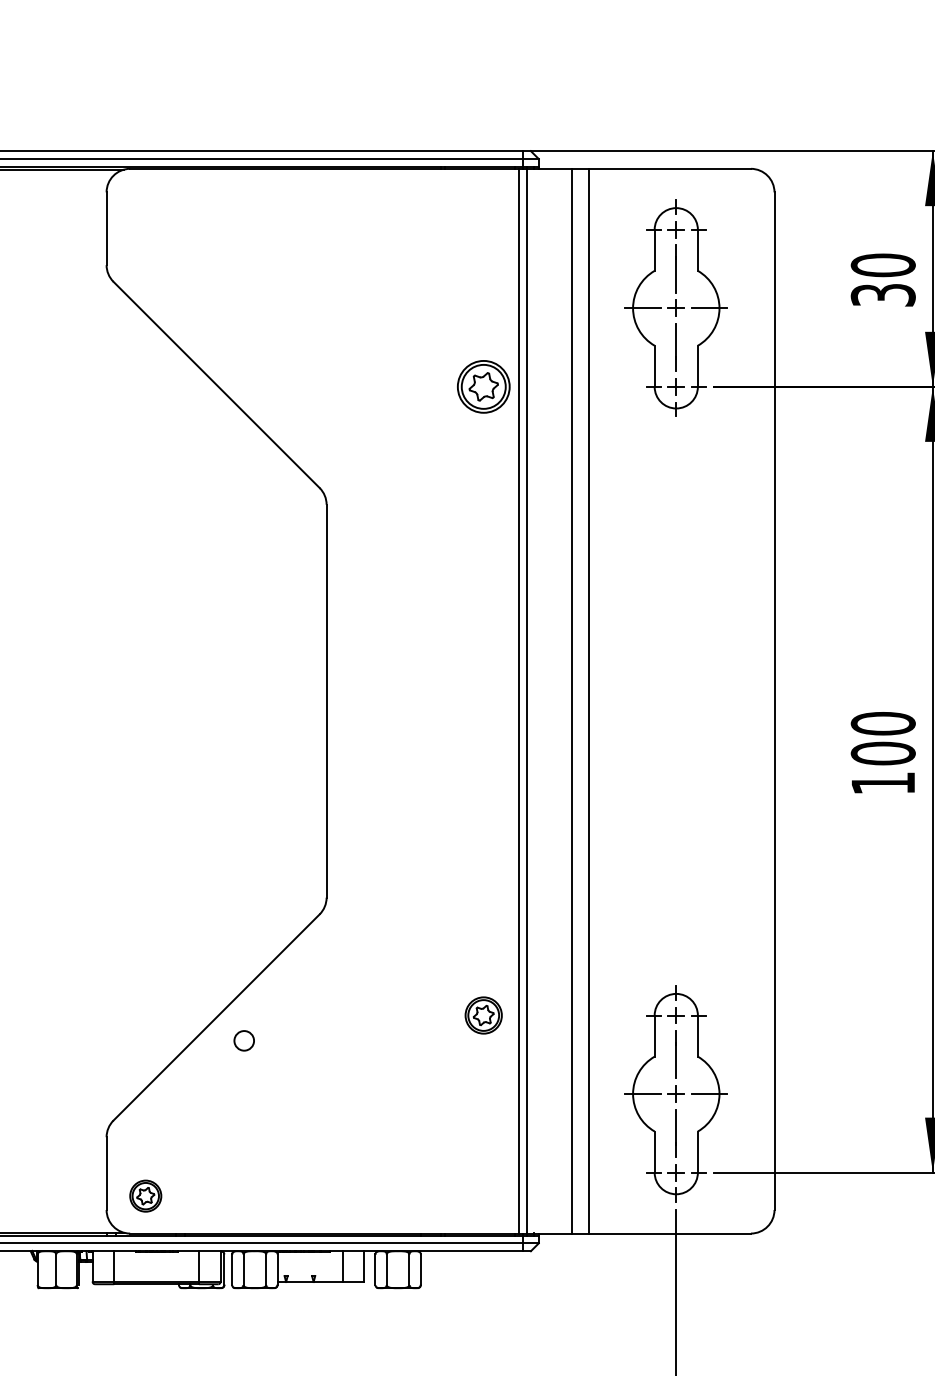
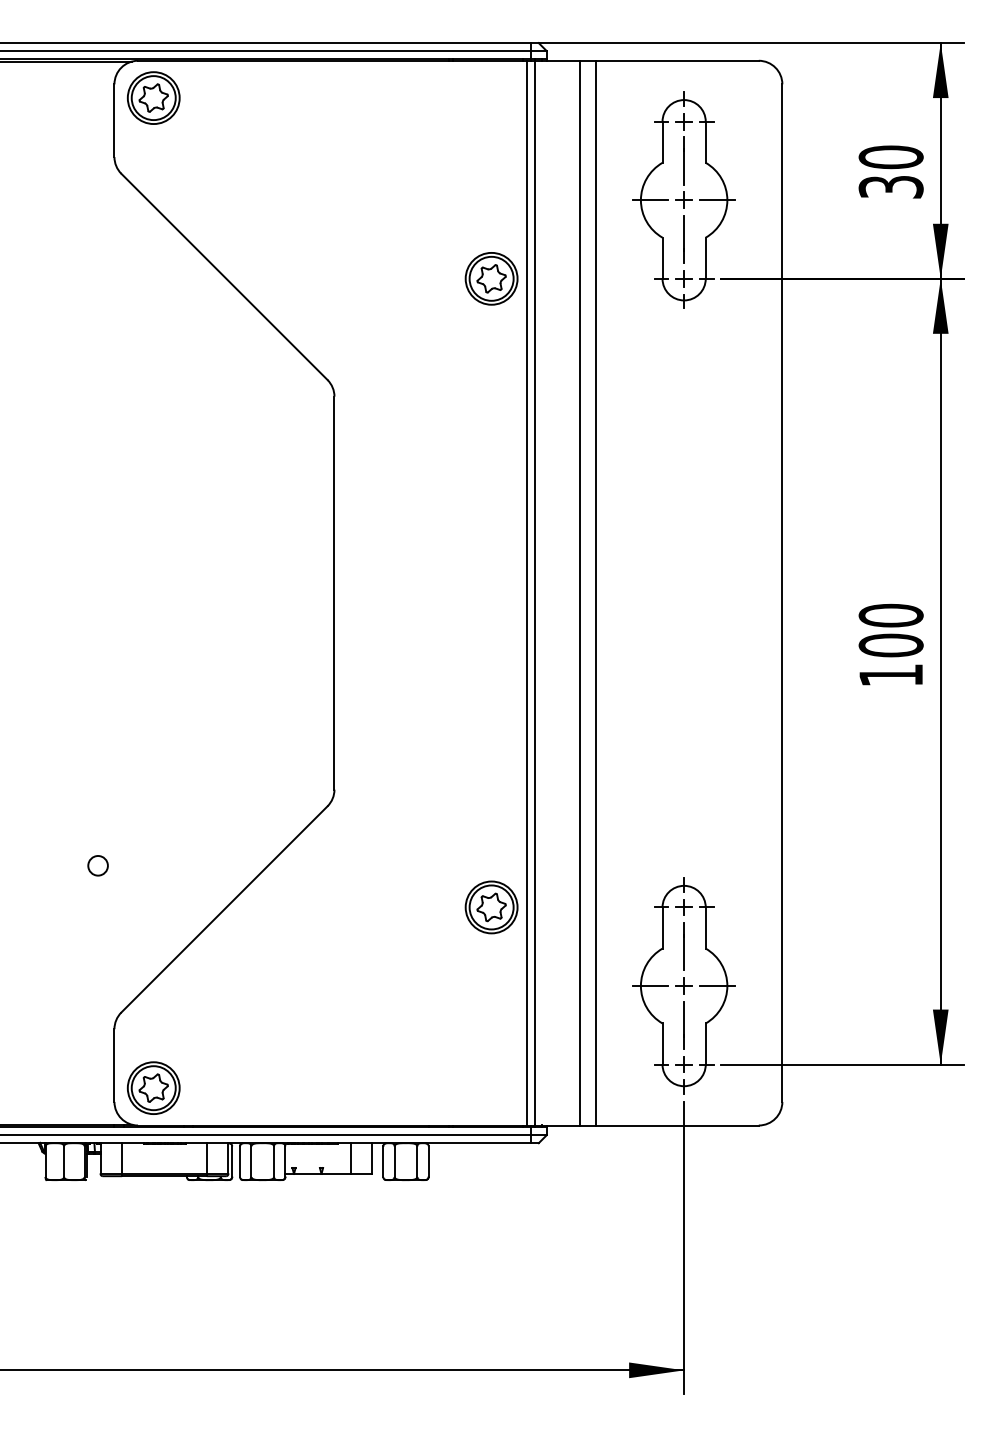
part: (145, 205) -> (153, 97), added
part: (483, 1015) -> (491, 907), size x1.43
circle: (243, 1040) -> (97, 865), moved
part: (145, 1195) -> (153, 1087), size x1.67

